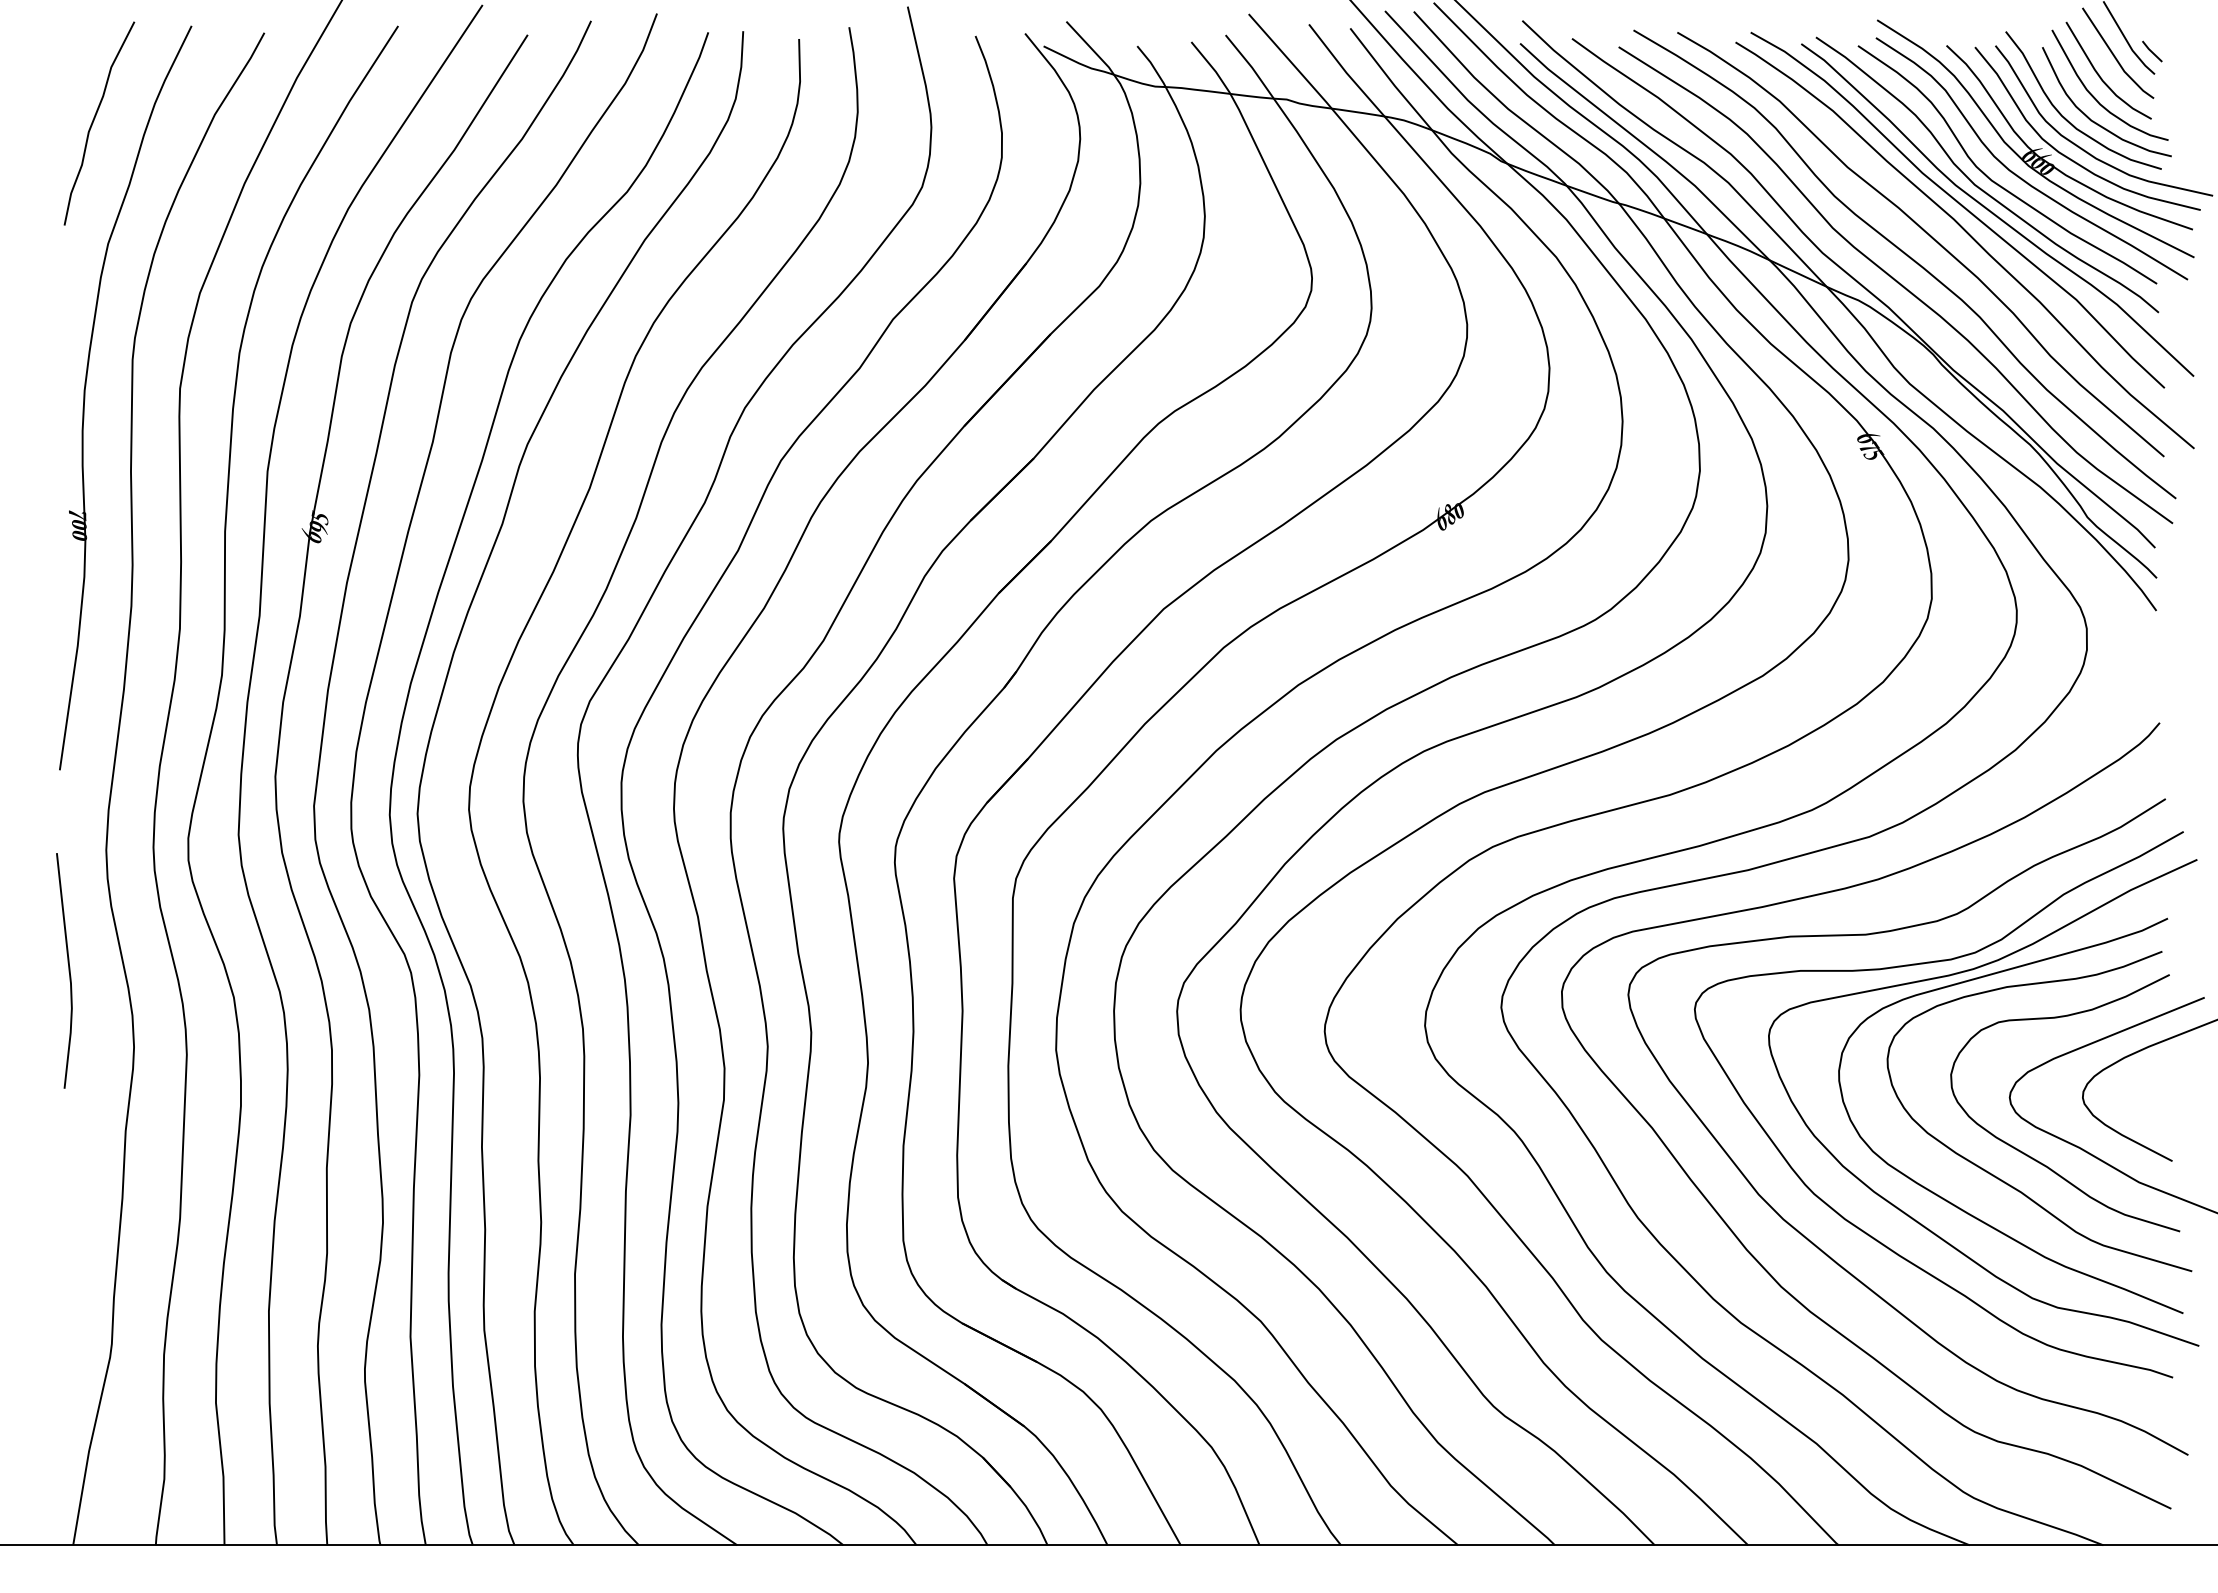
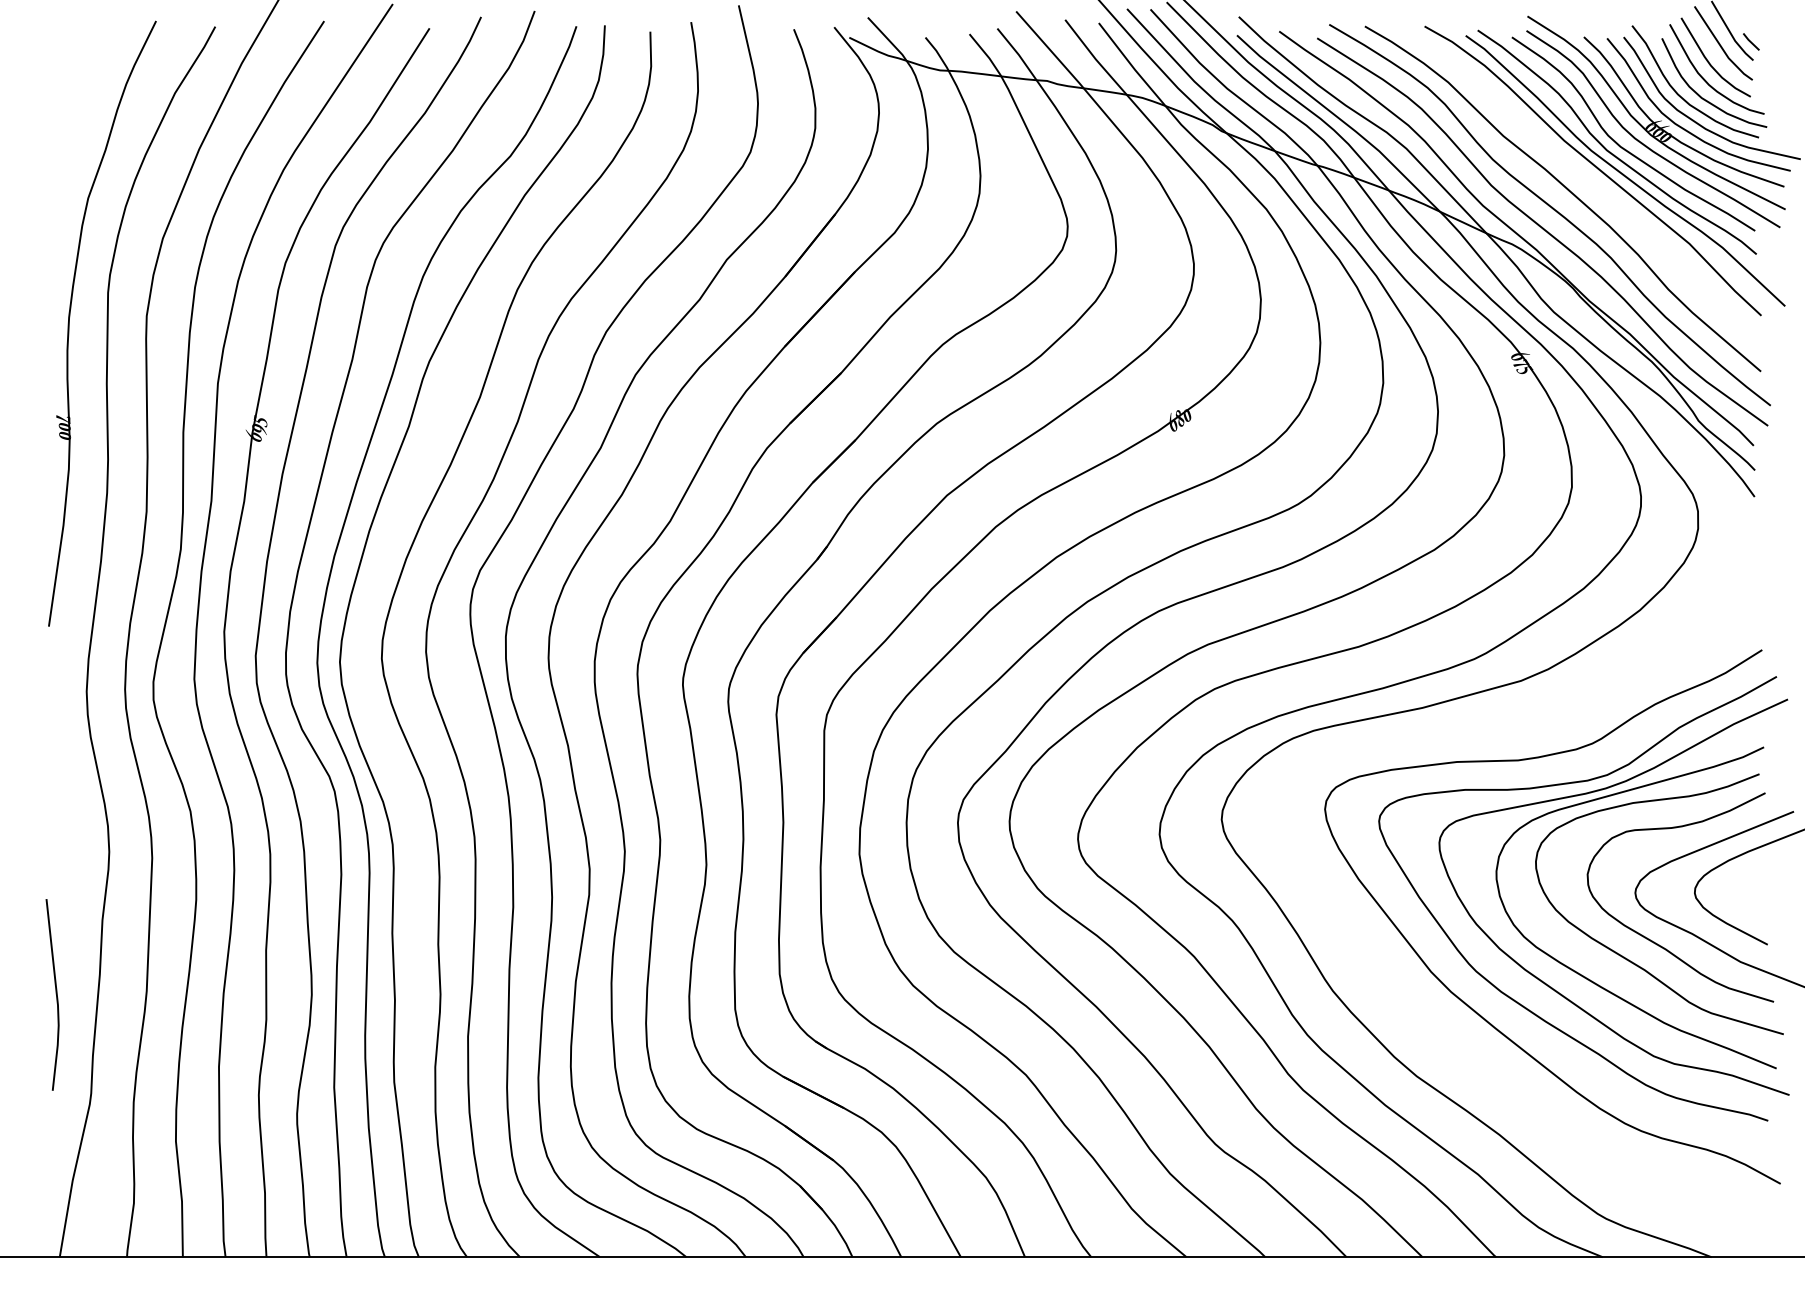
curve: (94, 120) -> (77, 98), removed
curve: (1971, 238) -> (1604, 194), removed
line: (68, 970) -> (55, 994), moved
curve: (1730, 1227) -> (1408, 998), removed

